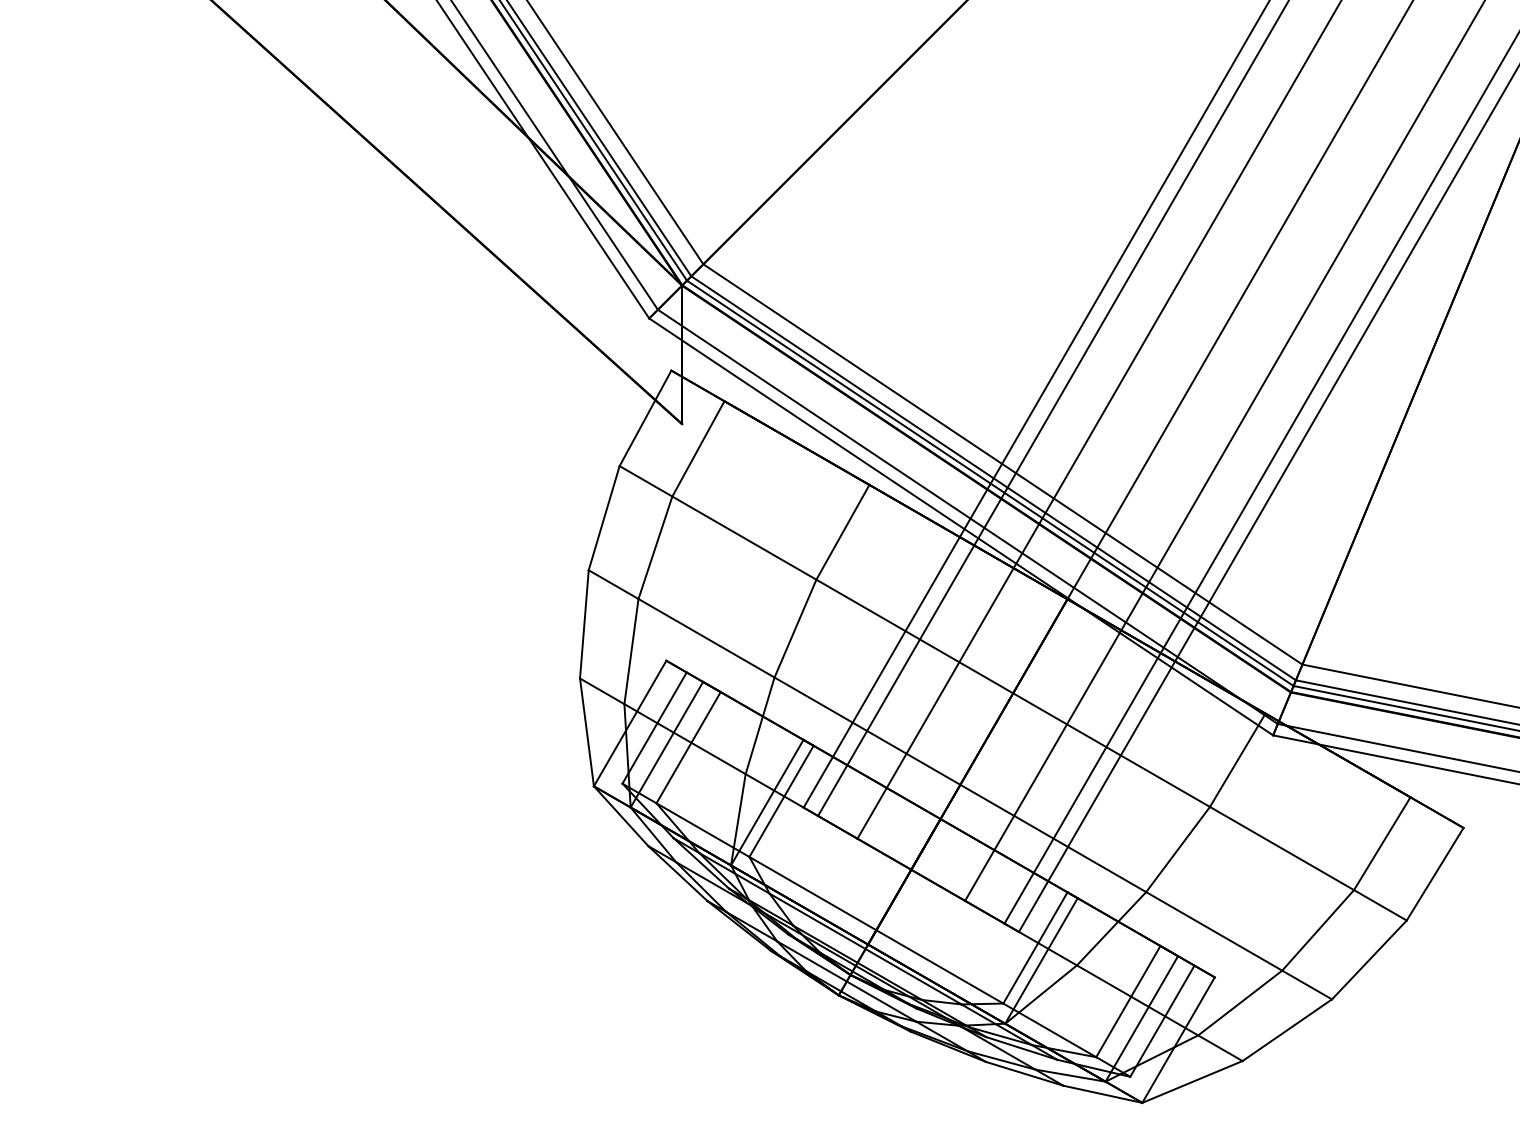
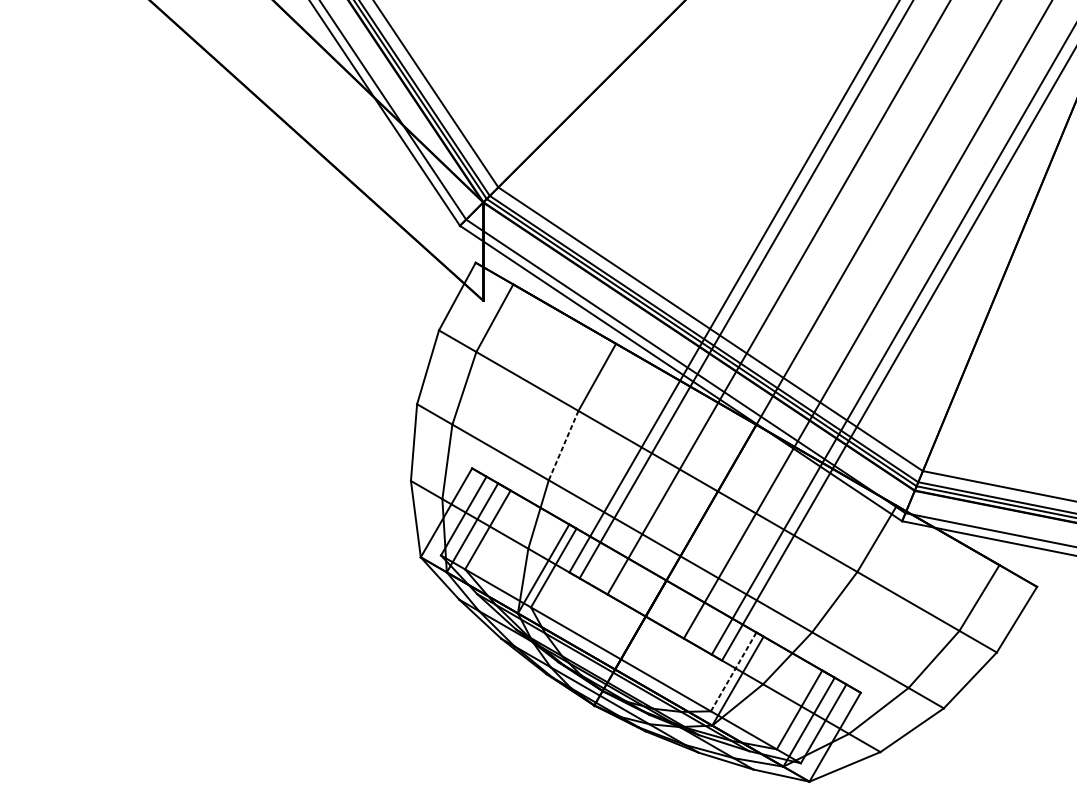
line: (795, 629) -> (563, 446), solid -> dashed
line: (1035, 947) -> (733, 671), solid -> dashed

